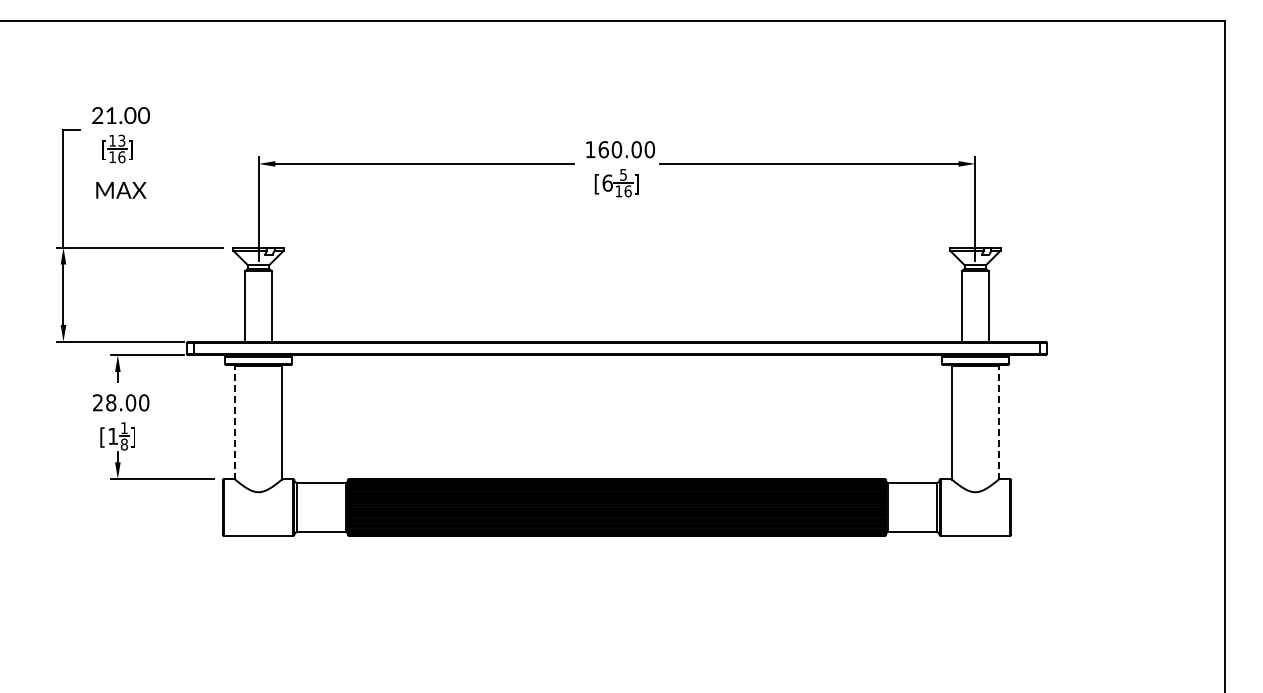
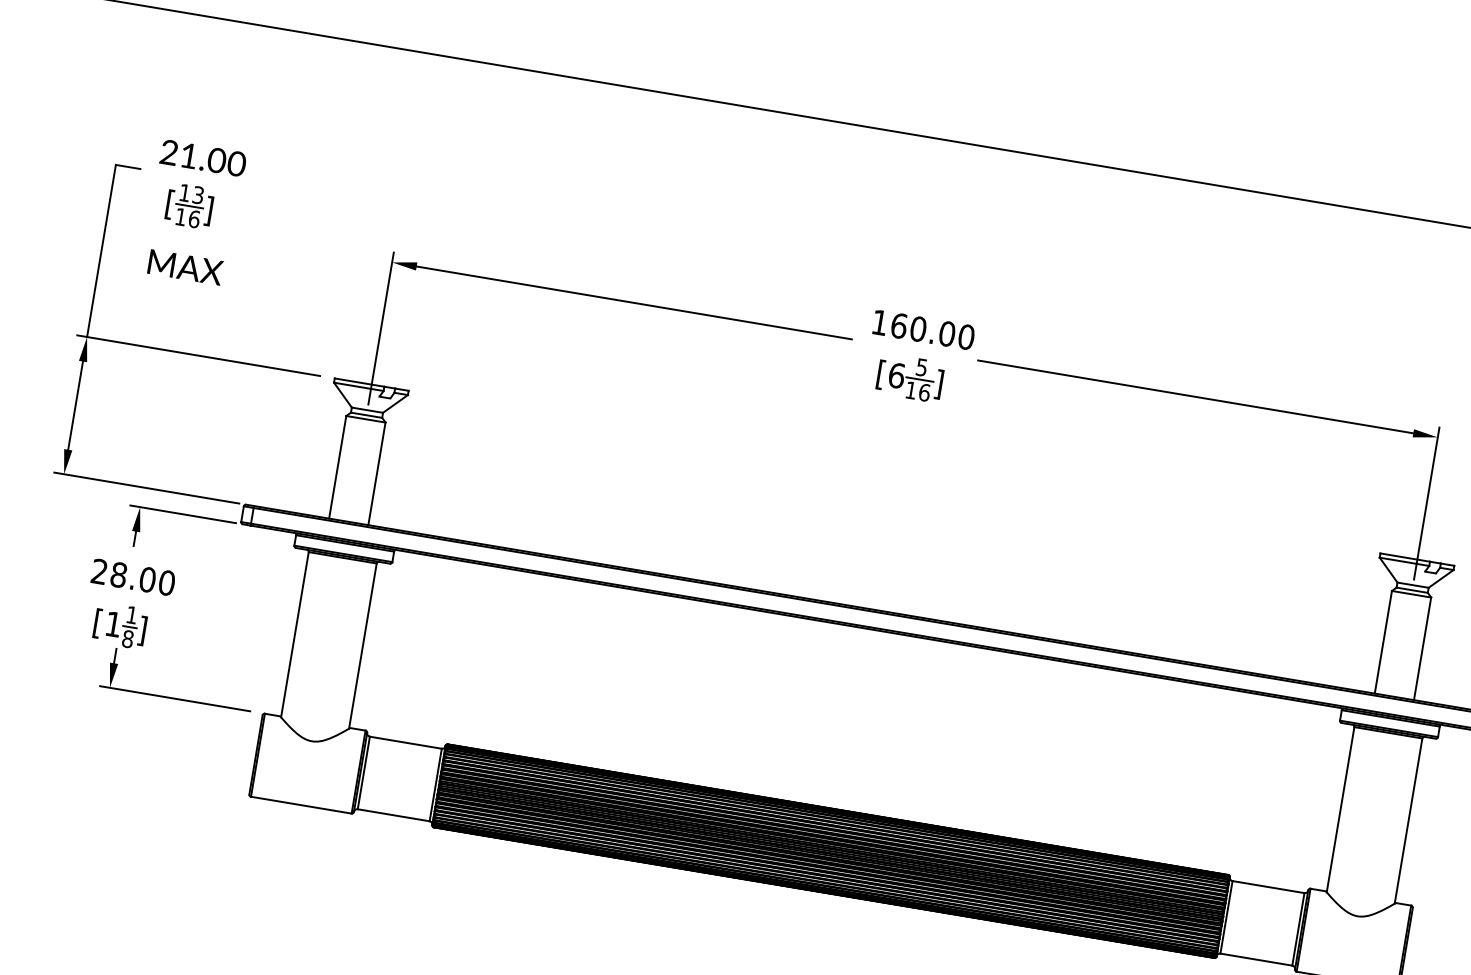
line: (235, 423) -> (295, 635), dashed -> solid
line: (998, 423) -> (1408, 821), dashed -> solid

